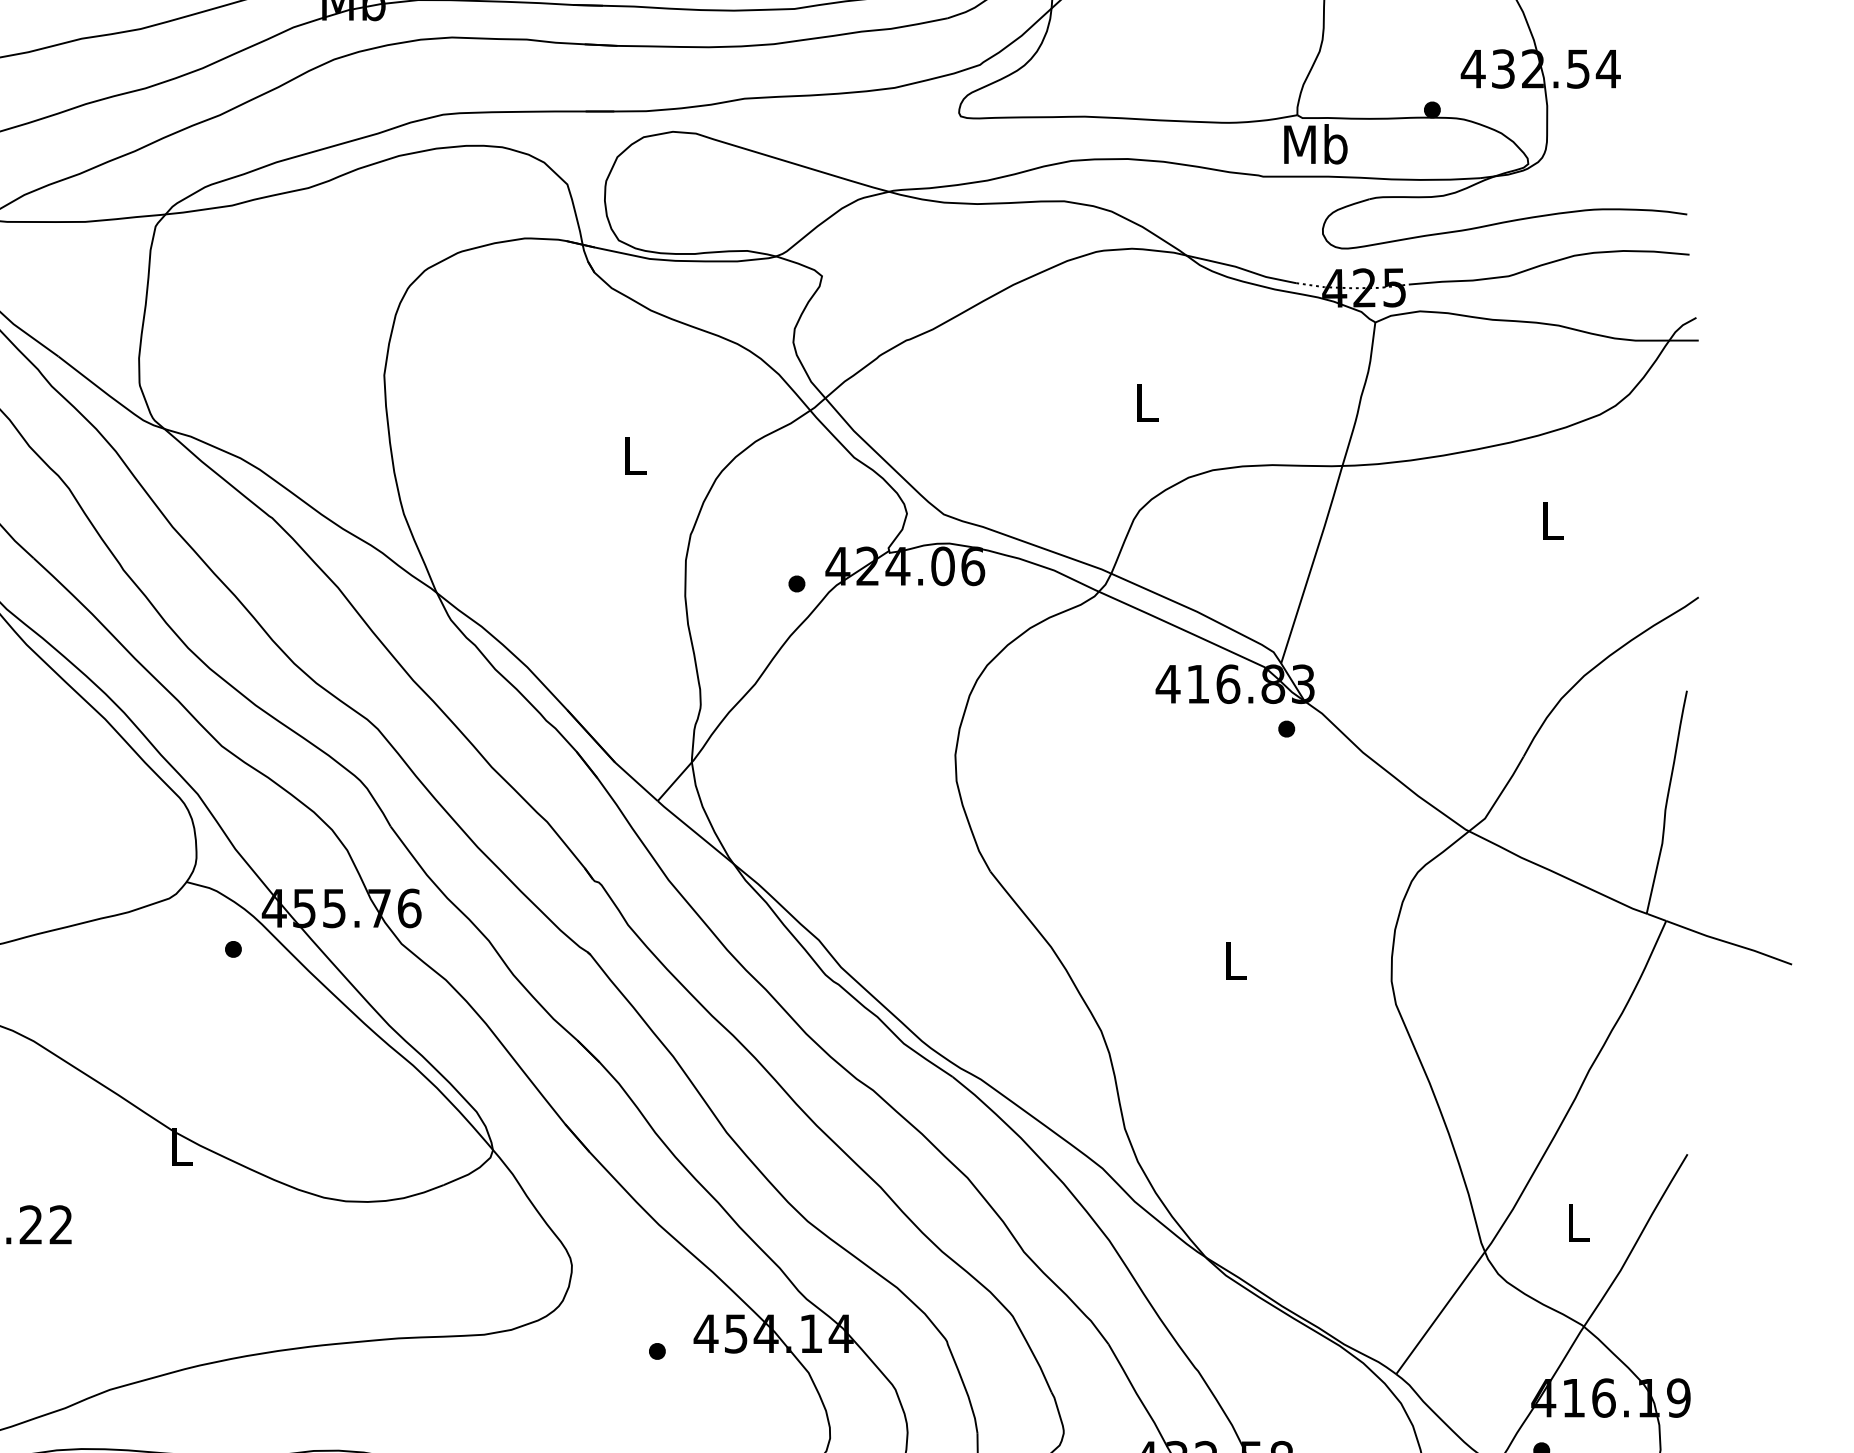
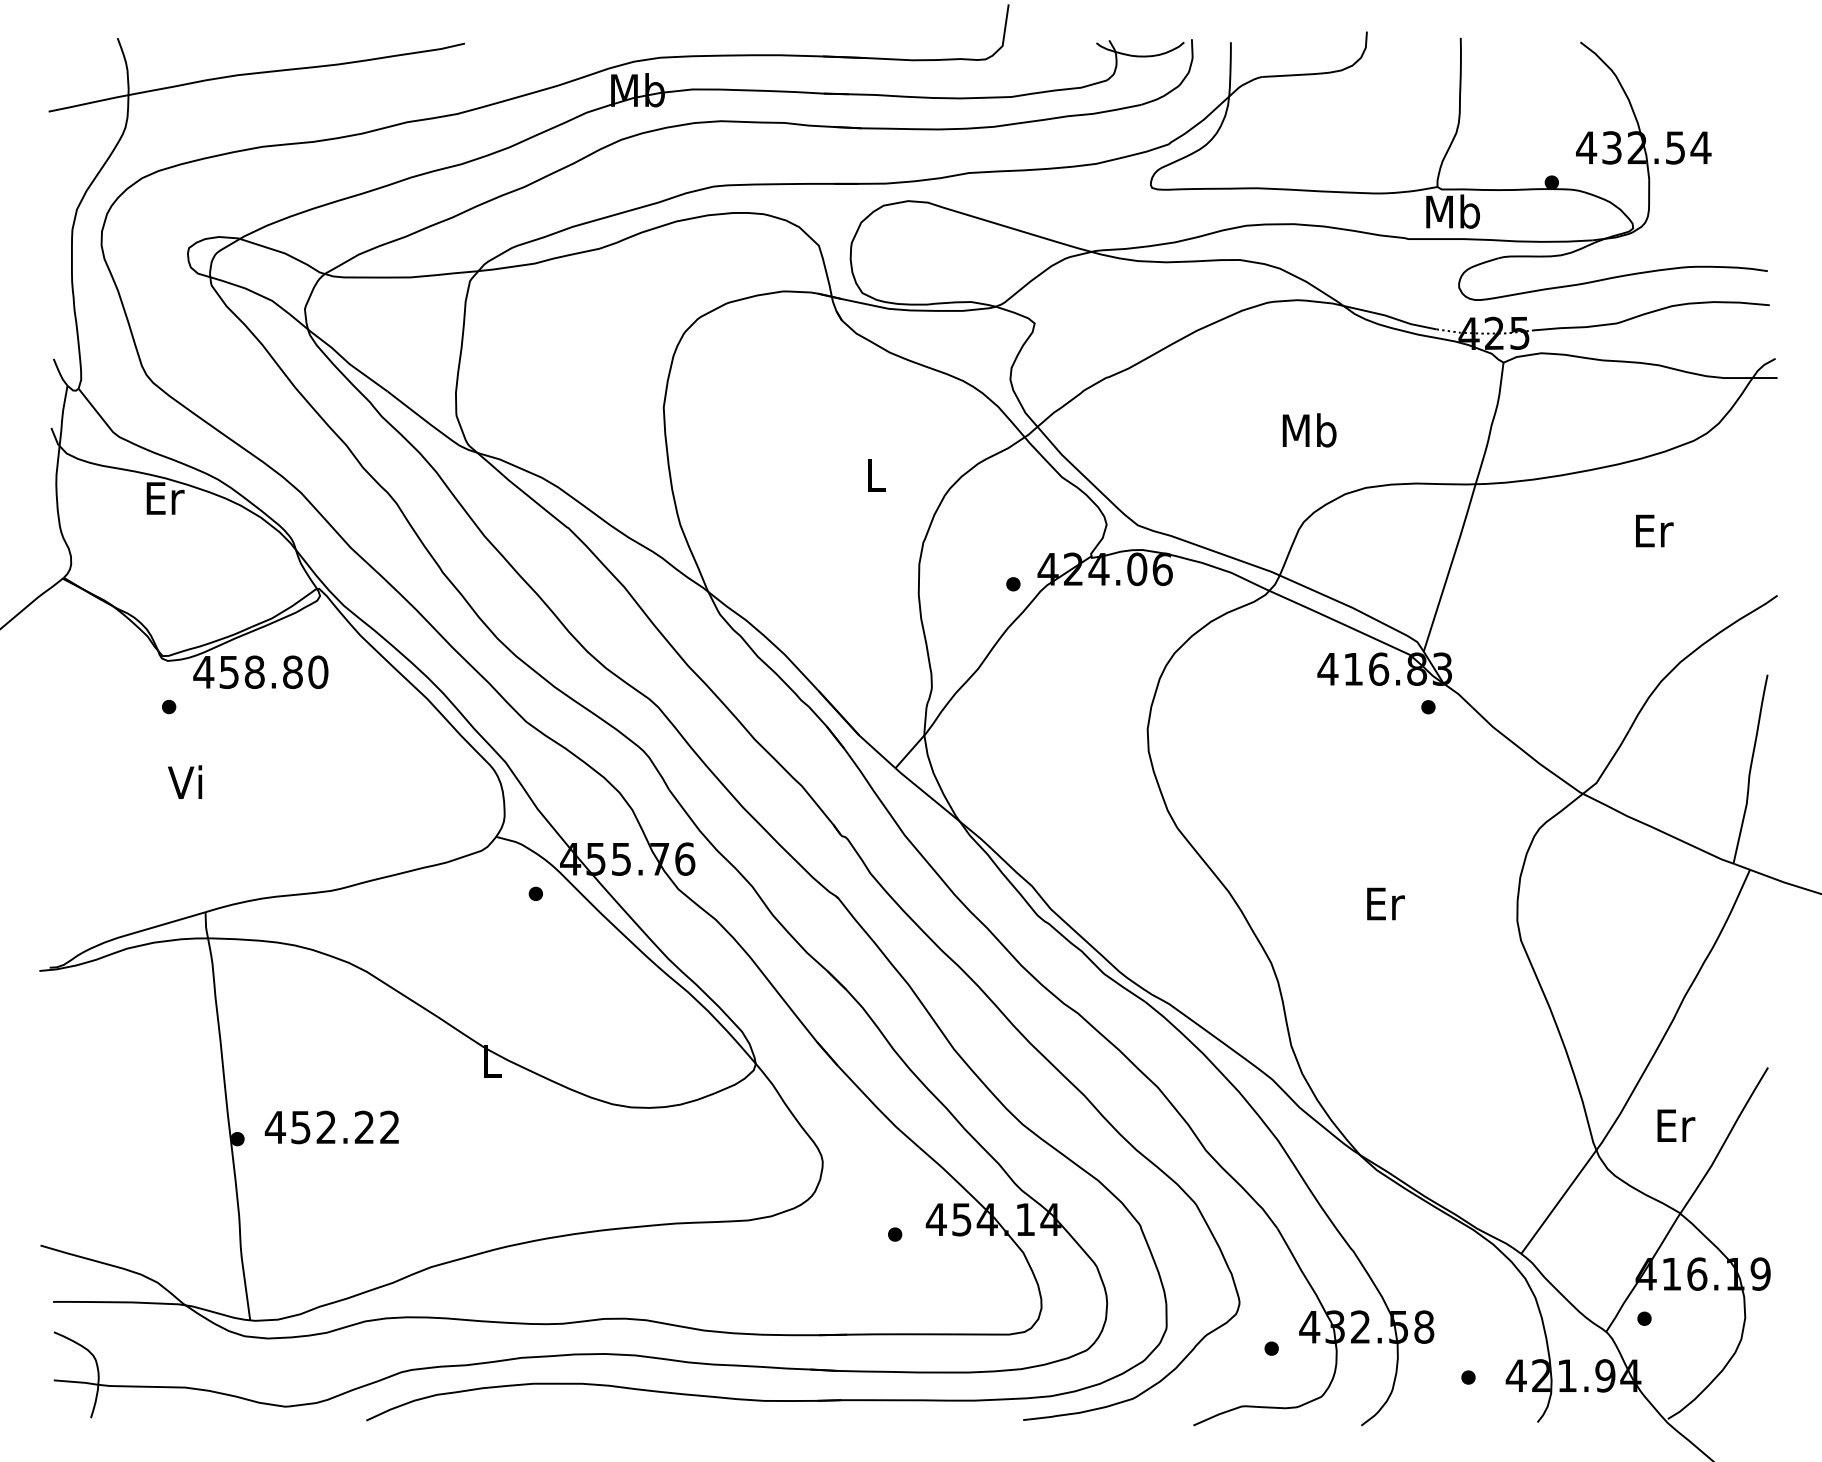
text: (1146, 402) -> (1309, 430), L -> Mb
text: (1553, 520) -> (1654, 530), L -> Er
text: (1236, 960) -> (1385, 903), L -> Er
text: (1579, 1222) -> (1676, 1125), L -> Er

